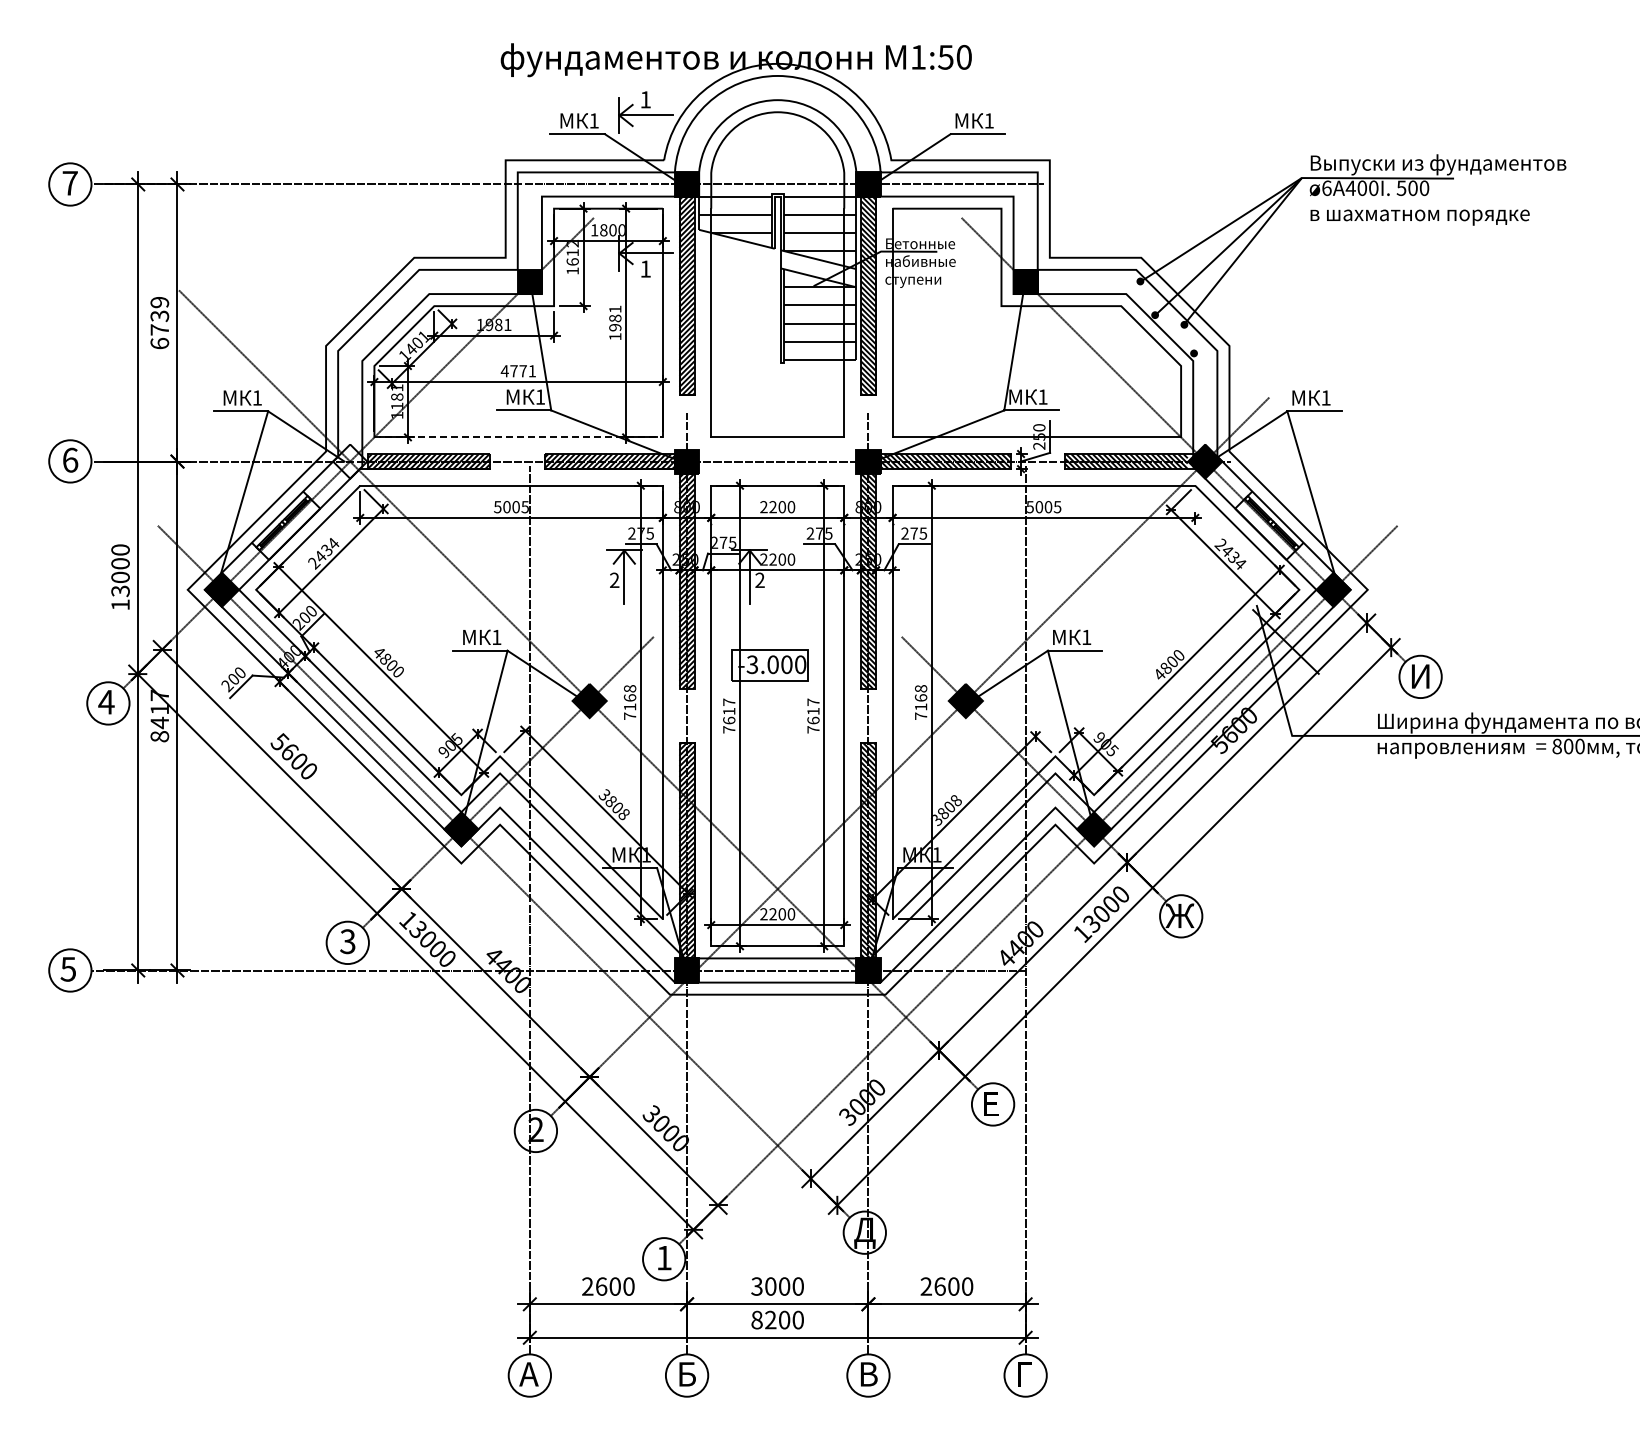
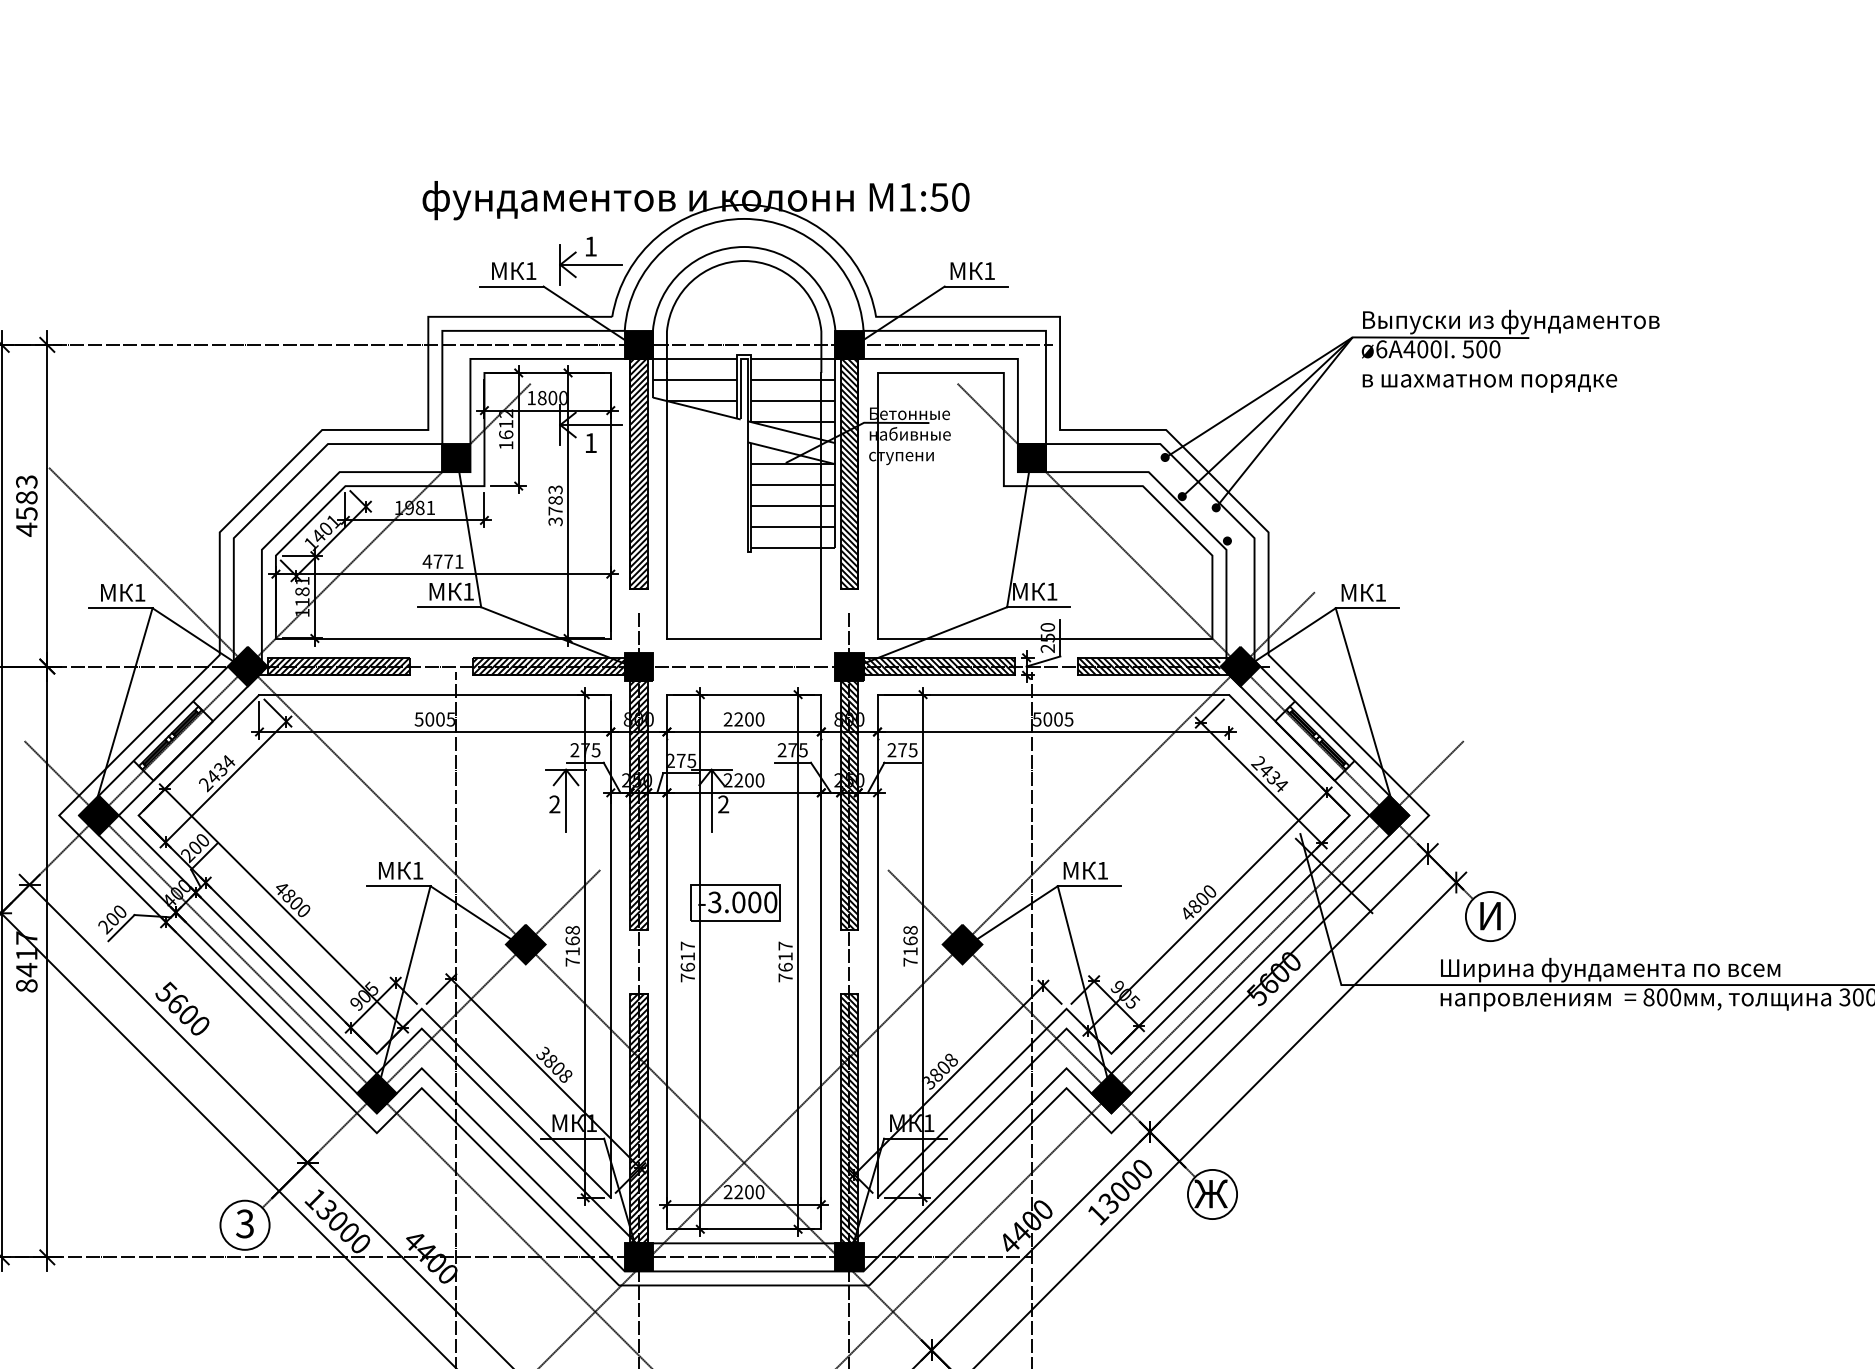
text: (615, 322) -> (555, 505), 1981 -> 3783
text: (159, 323) -> (26, 506), 6739 -> 4583
line: (519, 437) -> (444, 638), dashed -> solid
fill: (350, 461) -> (248, 666), added

